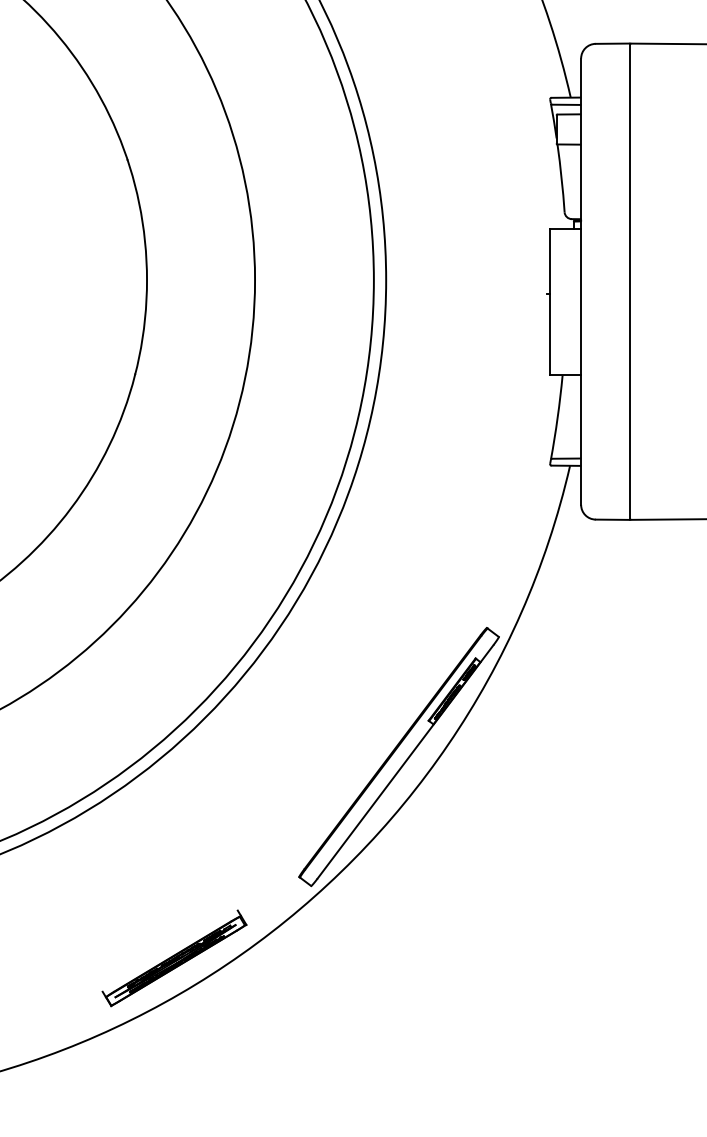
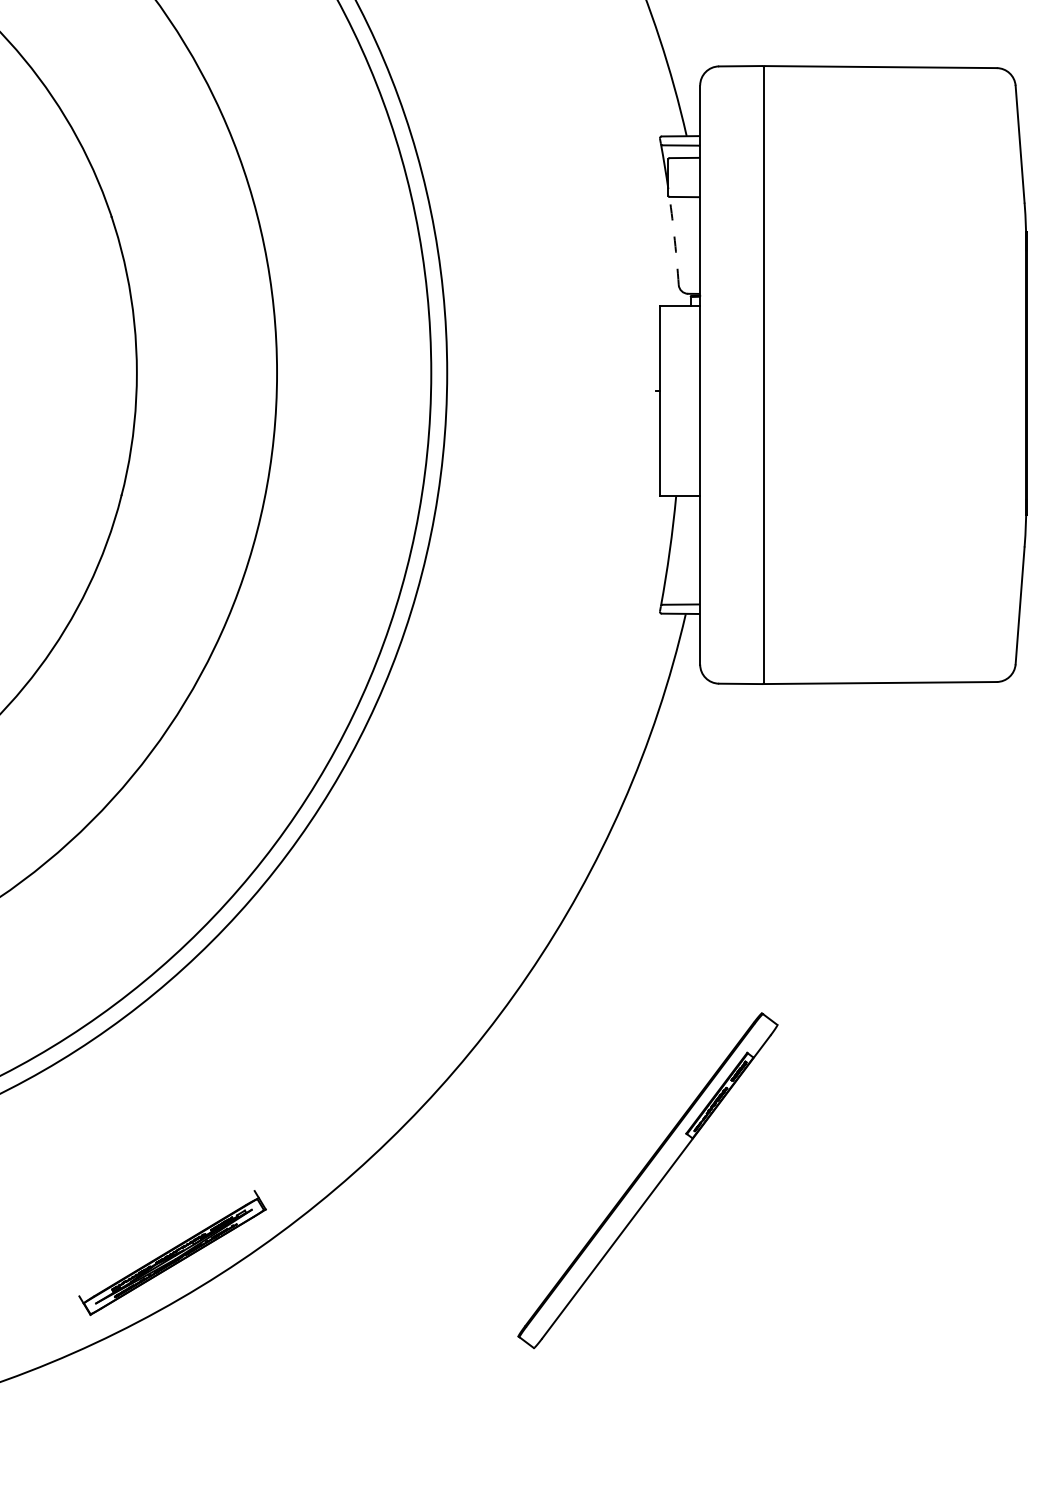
arc: (561, 178) -> (674, 240), solid -> dashed
part: (398, 756) -> (647, 1180), moved

